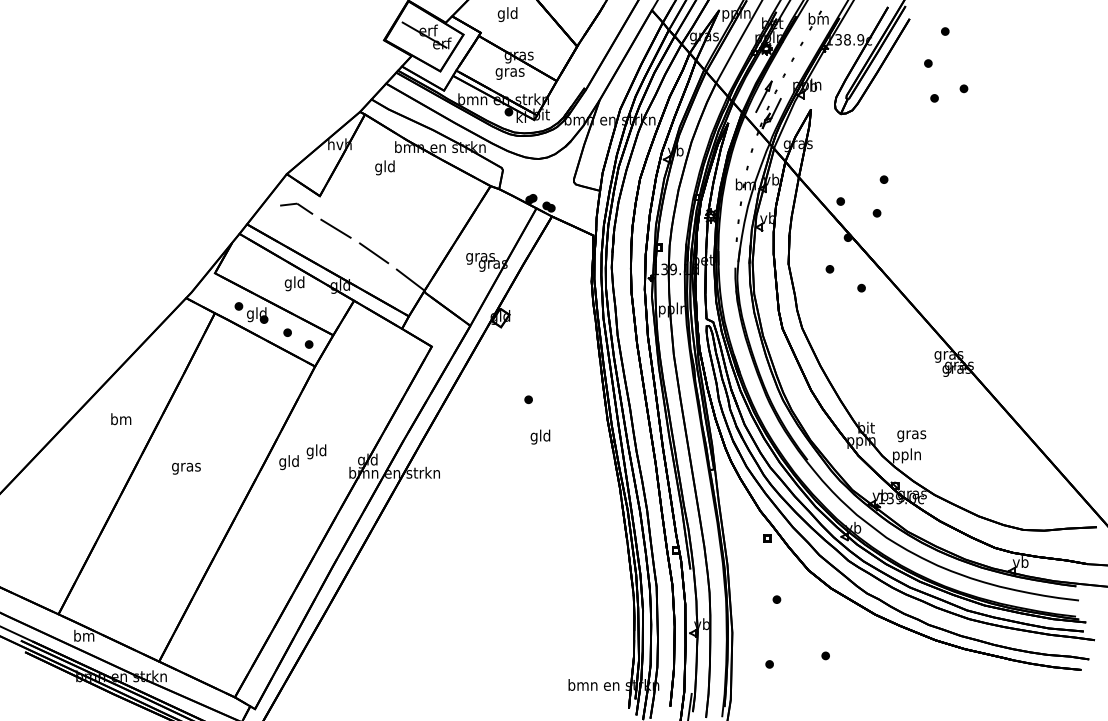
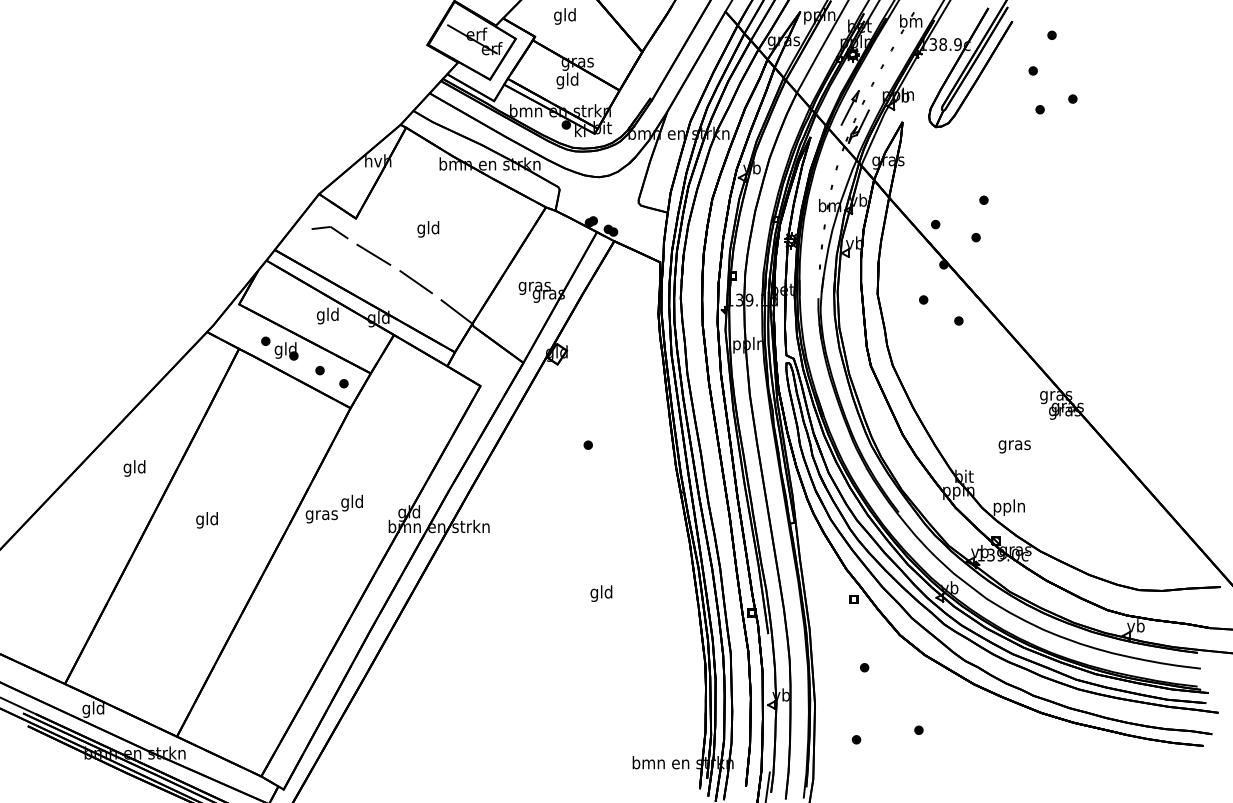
text: (509, 72) -> (566, 80), gras -> gld
text: (384, 167) -> (427, 228), moved
text: (121, 420) -> (135, 468), bm -> gld
text: (540, 436) -> (601, 592), moved
text: (911, 436) -> (1014, 447), moved
text: (288, 462) -> (320, 515), gld -> gras
text: (186, 466) -> (207, 519), gras -> gld
text: (84, 636) -> (93, 708), bm -> gld

